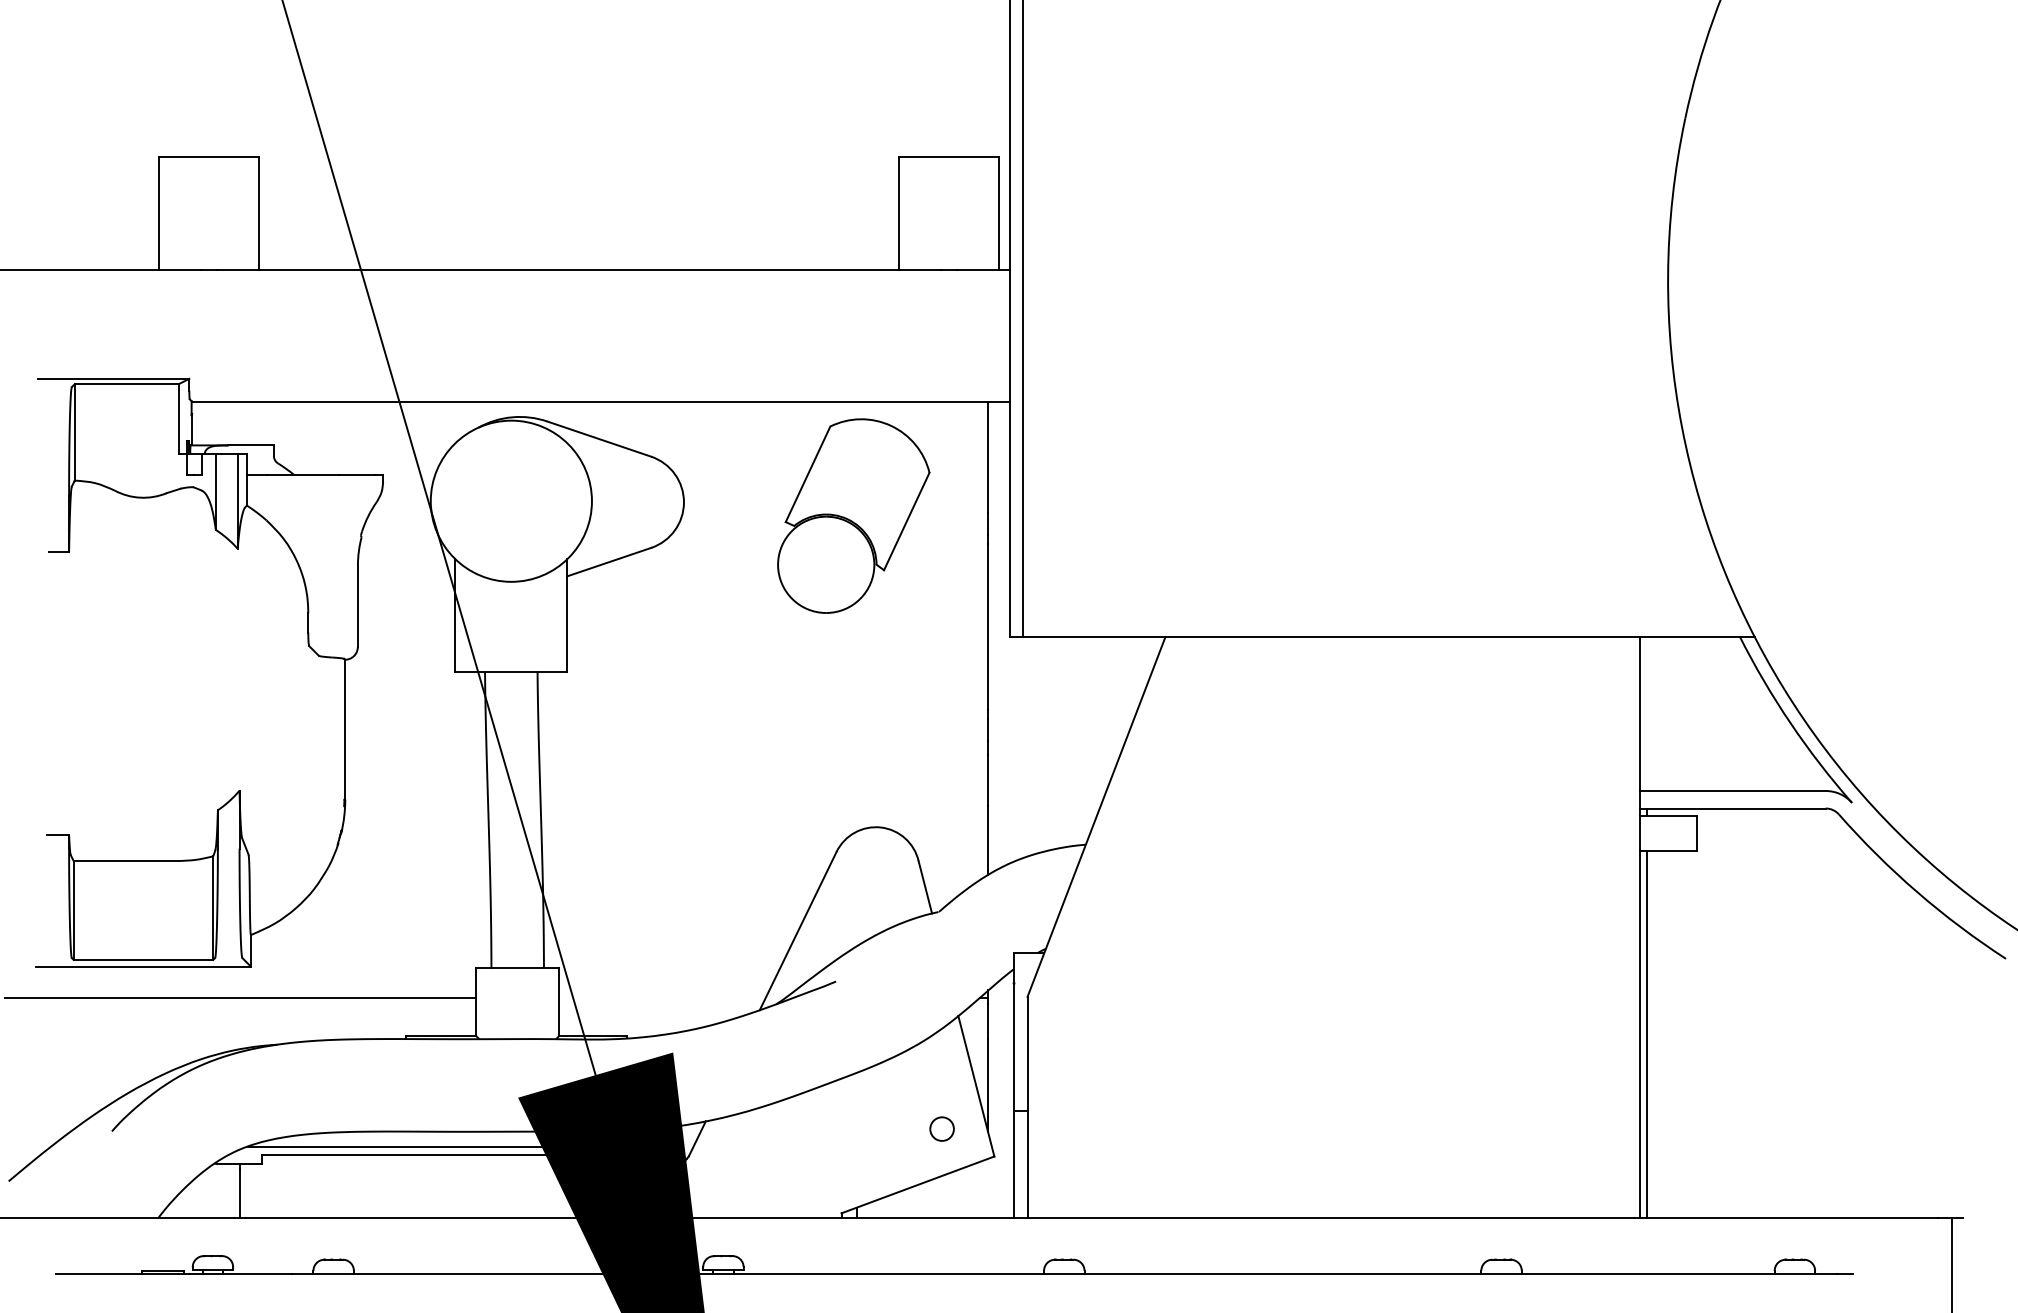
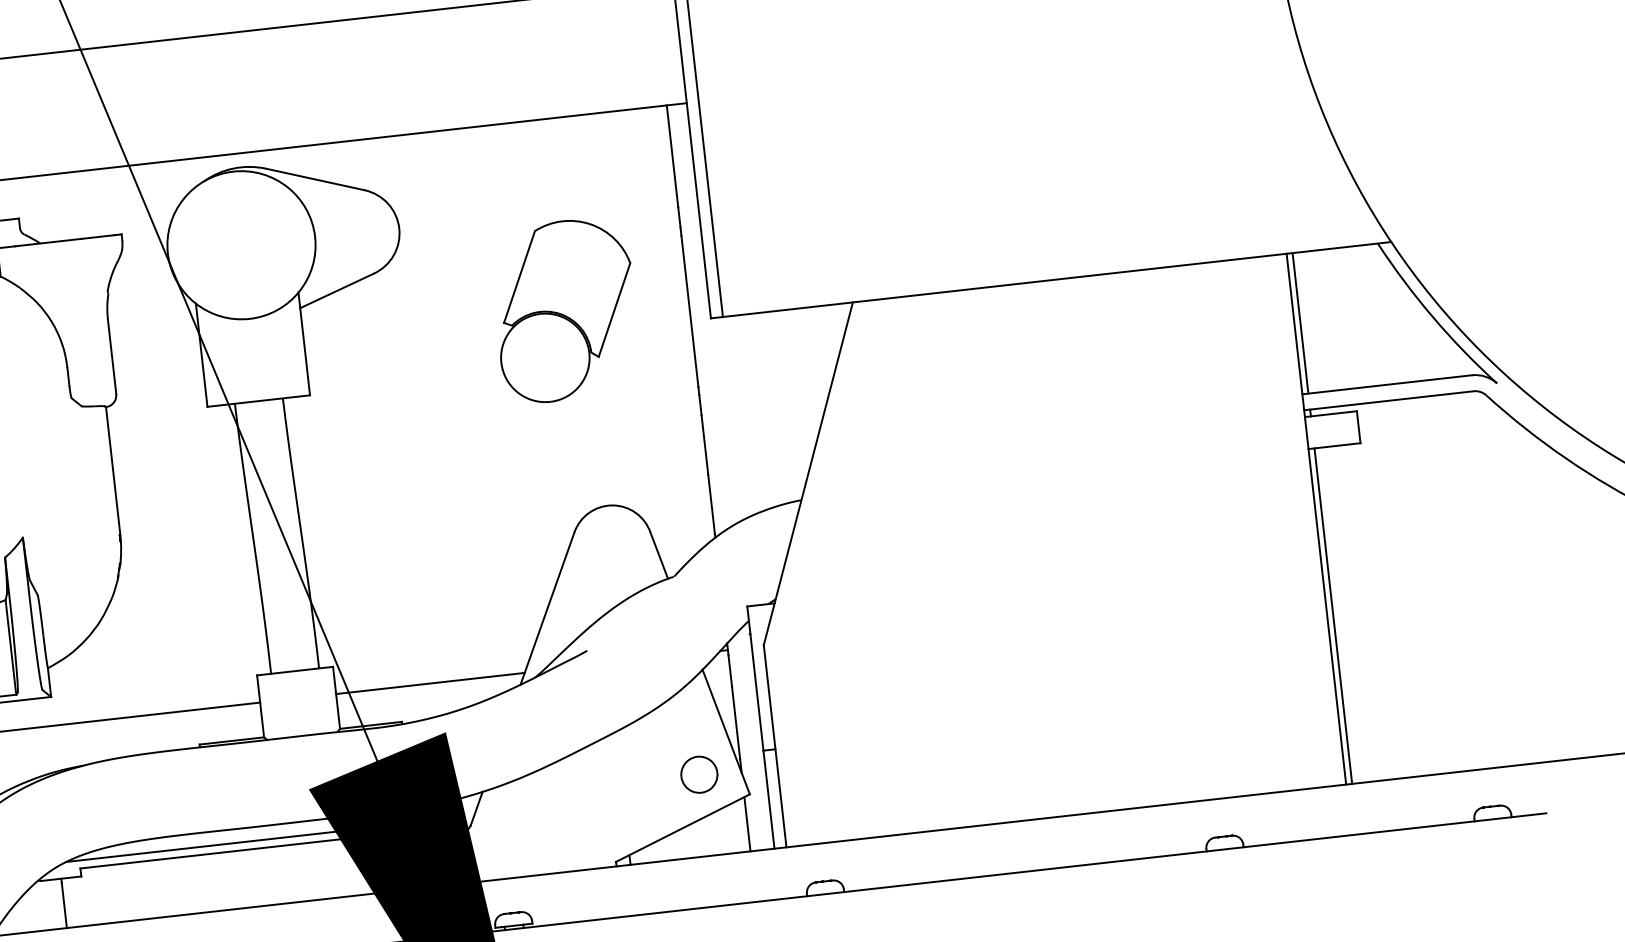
part: (853, 515) -> (565, 310), moved
line: (1646, 714) -> (1300, 323), added
line: (662, 997) -> (430, 683), added
part: (941, 1128) -> (698, 774), size x1.67
line: (988, 1188) -> (747, 824), added

